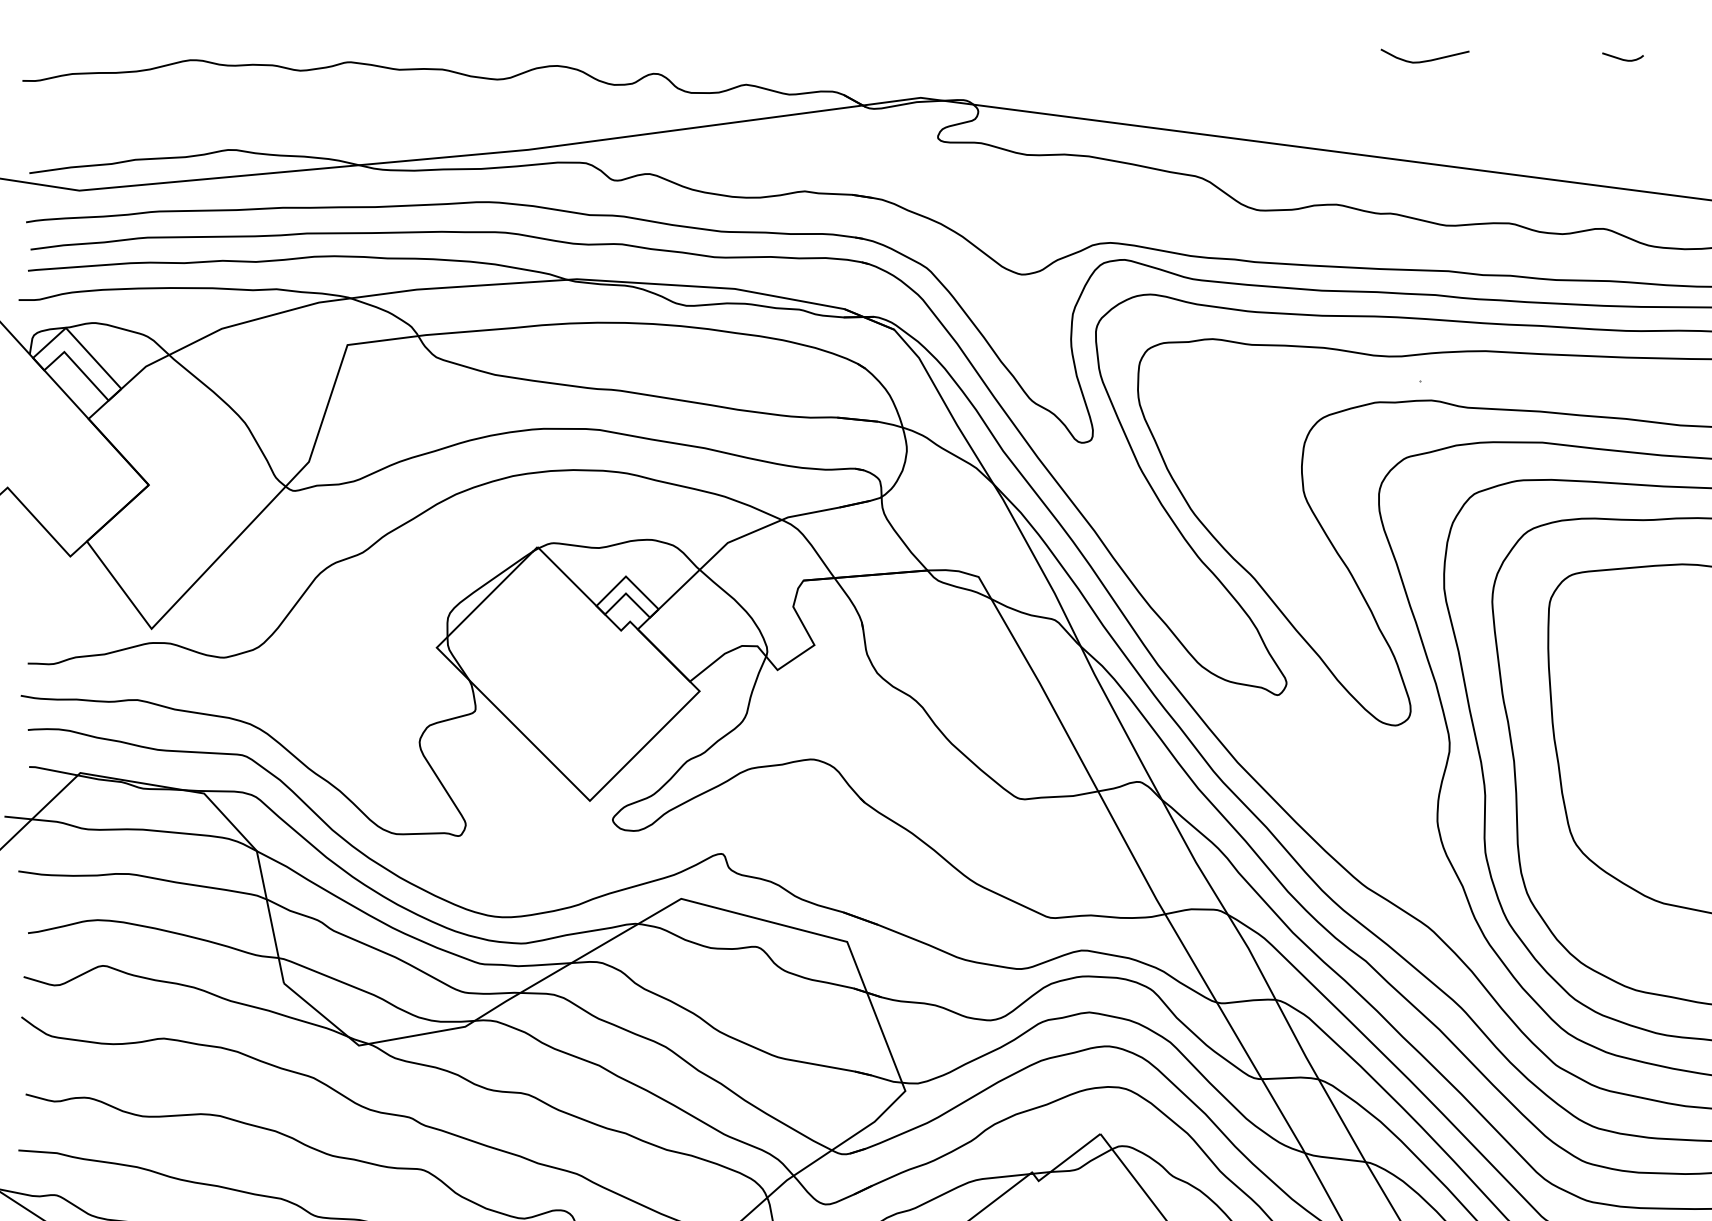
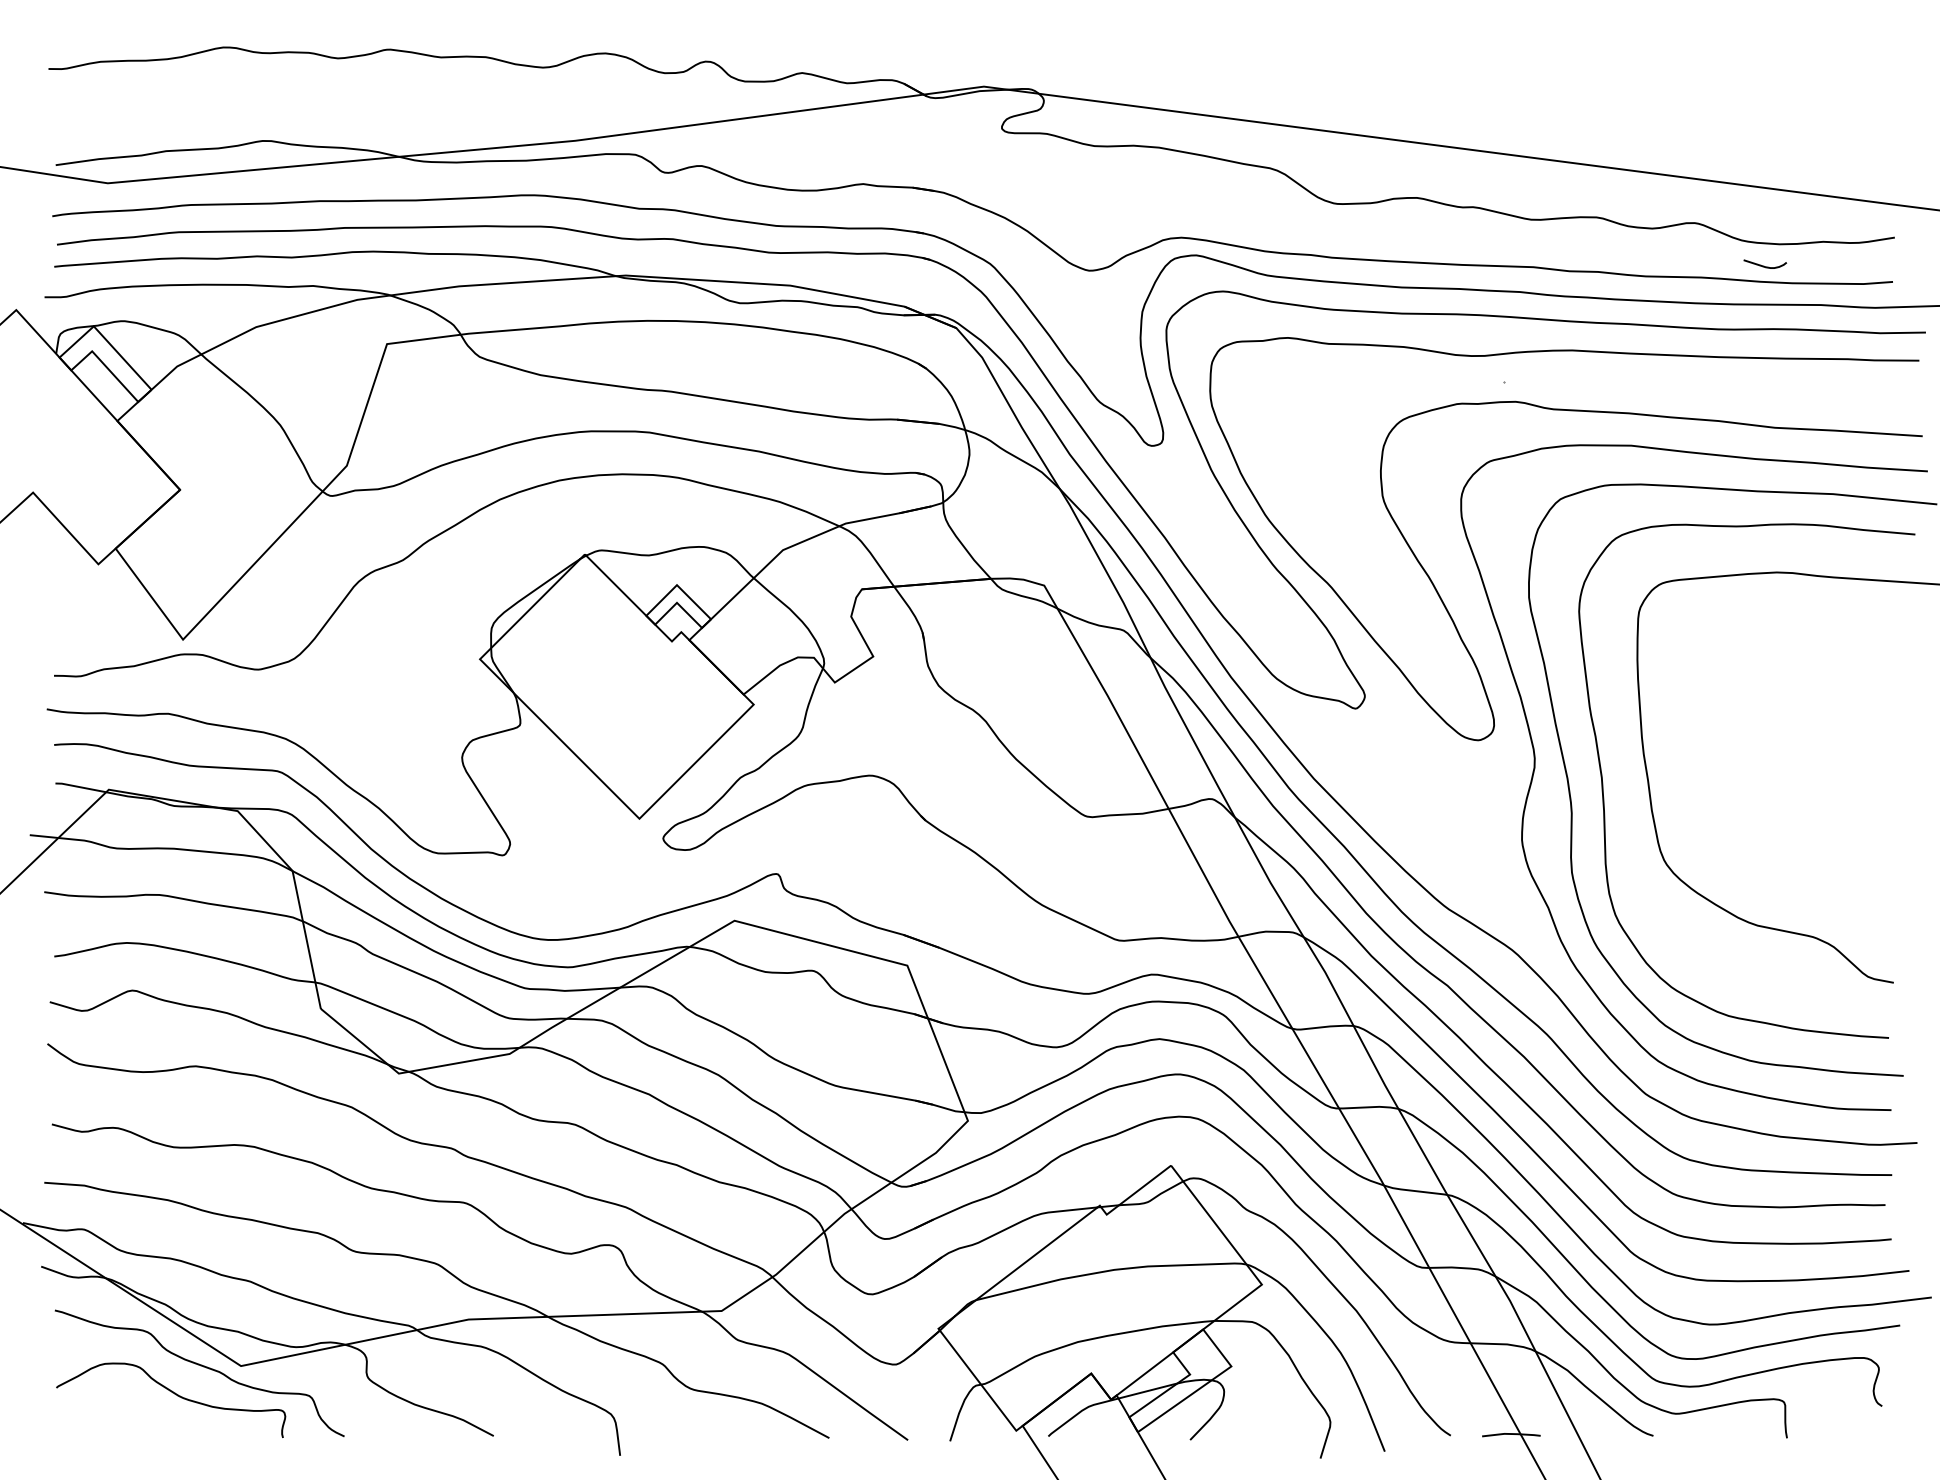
curve: (1622, 58) -> (1764, 265), moved
curve: (1425, 60) -> (1509, 47), removed

